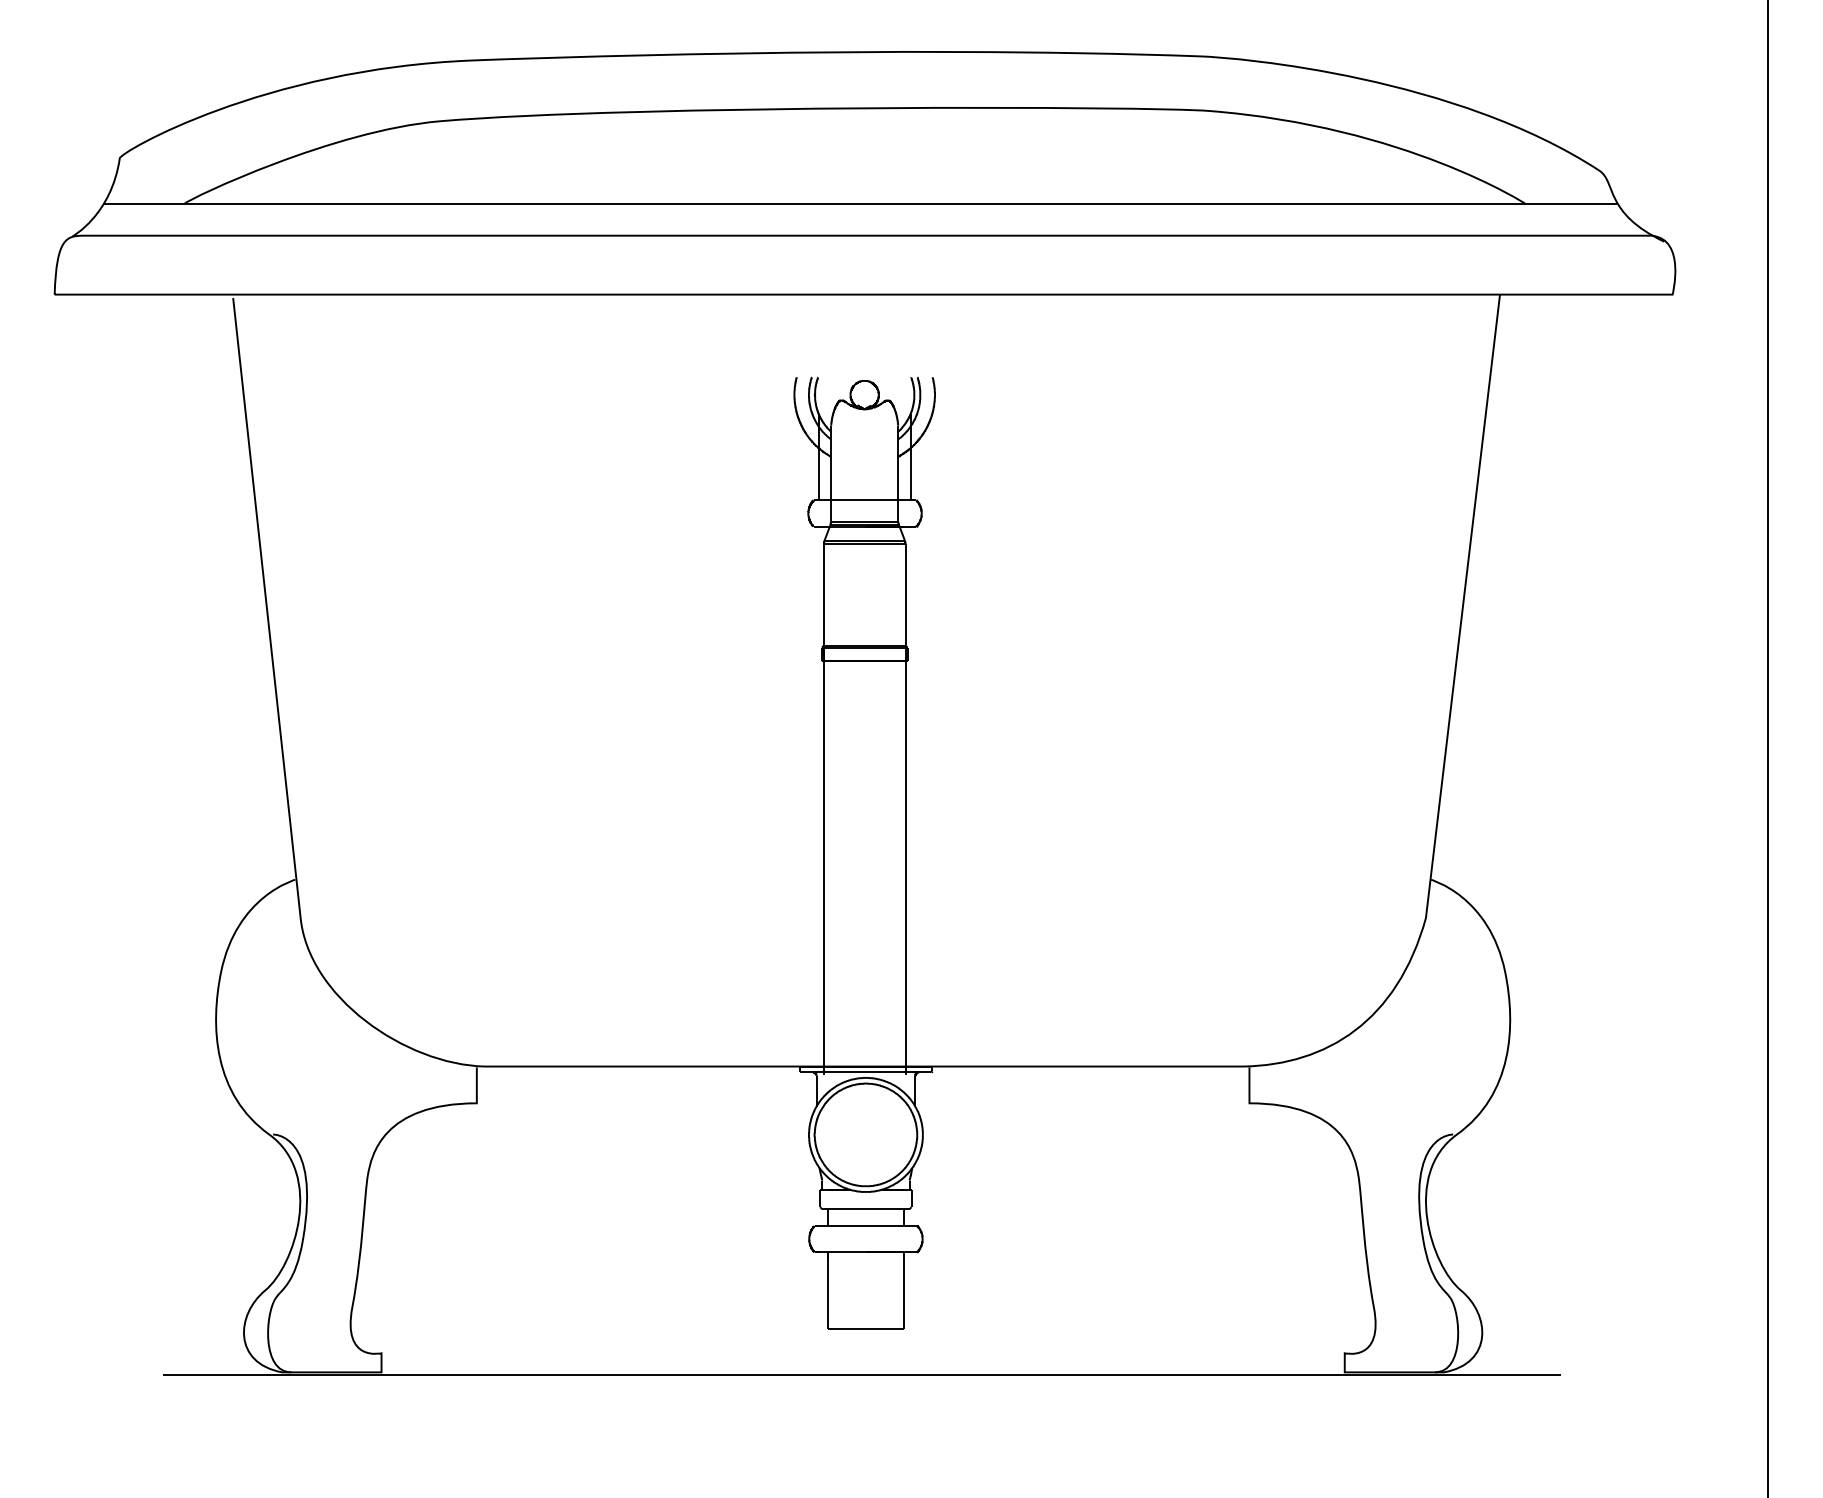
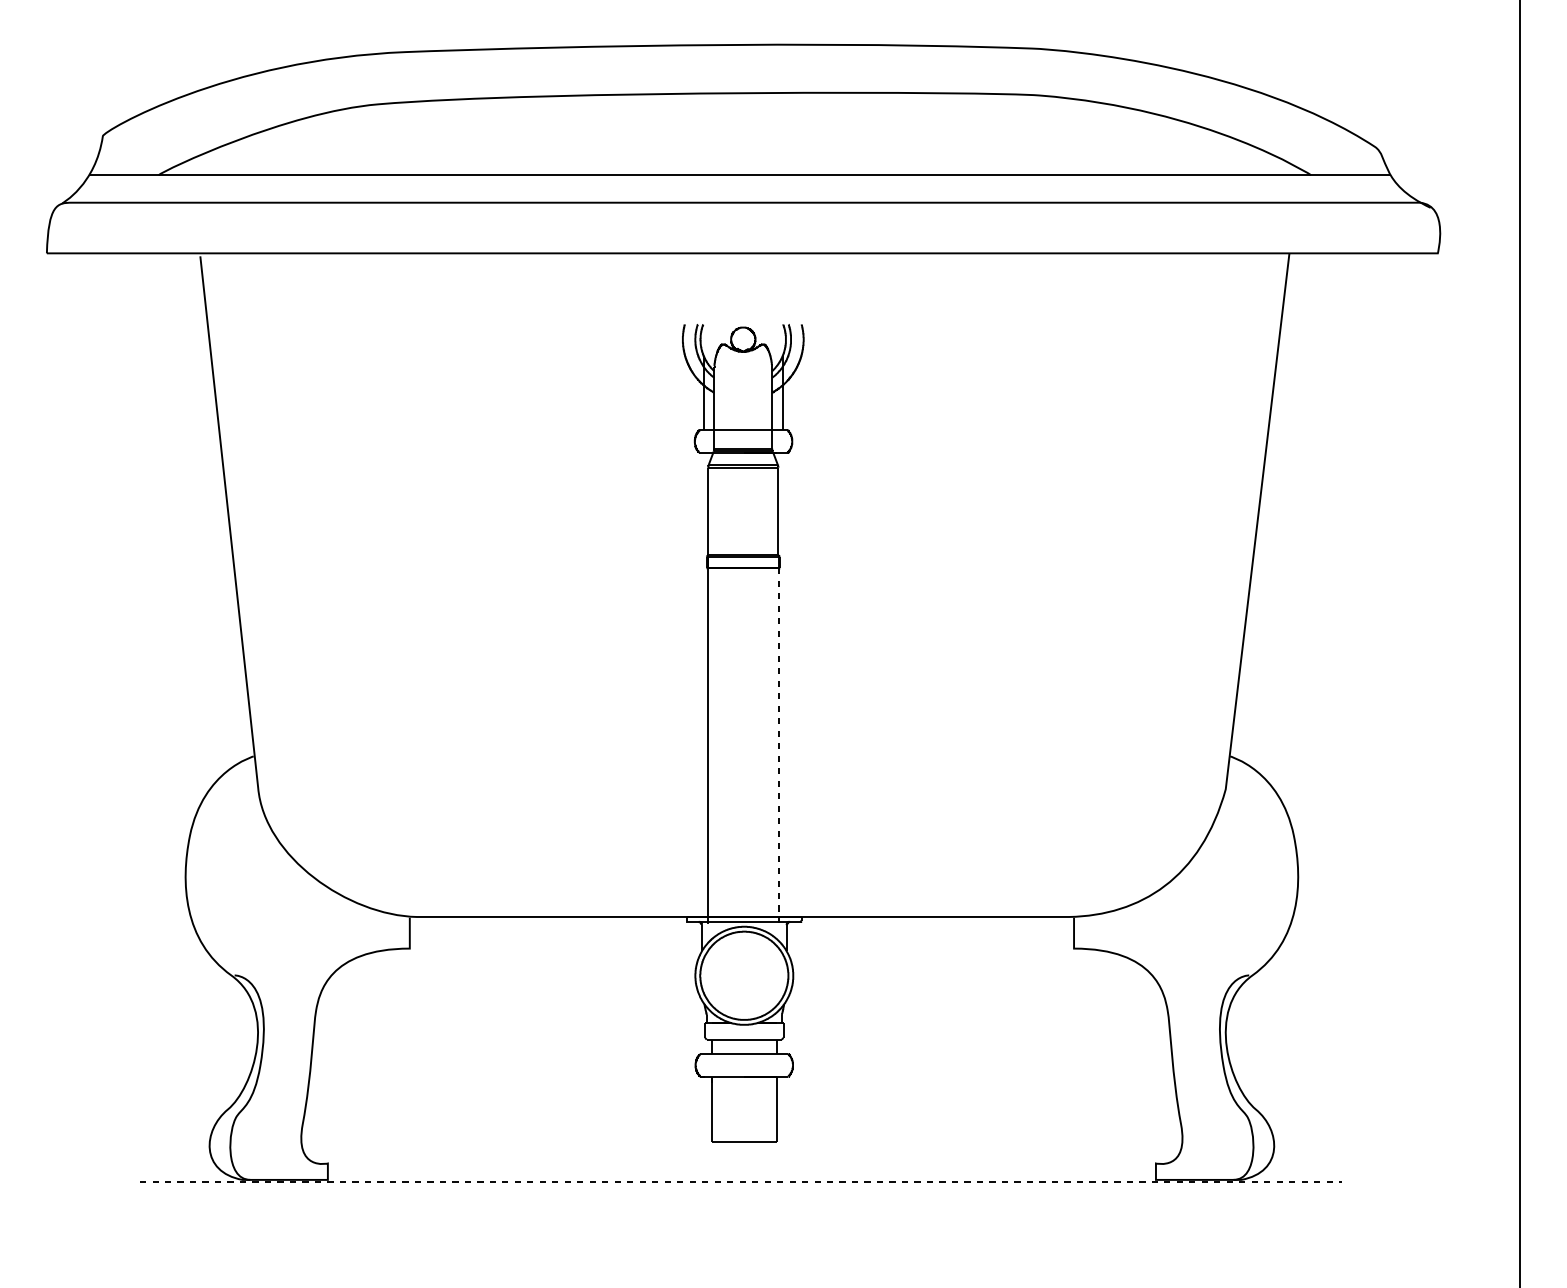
line: (905, 867) -> (778, 745), solid -> dashed
line: (862, 1375) -> (741, 1182), solid -> dashed

